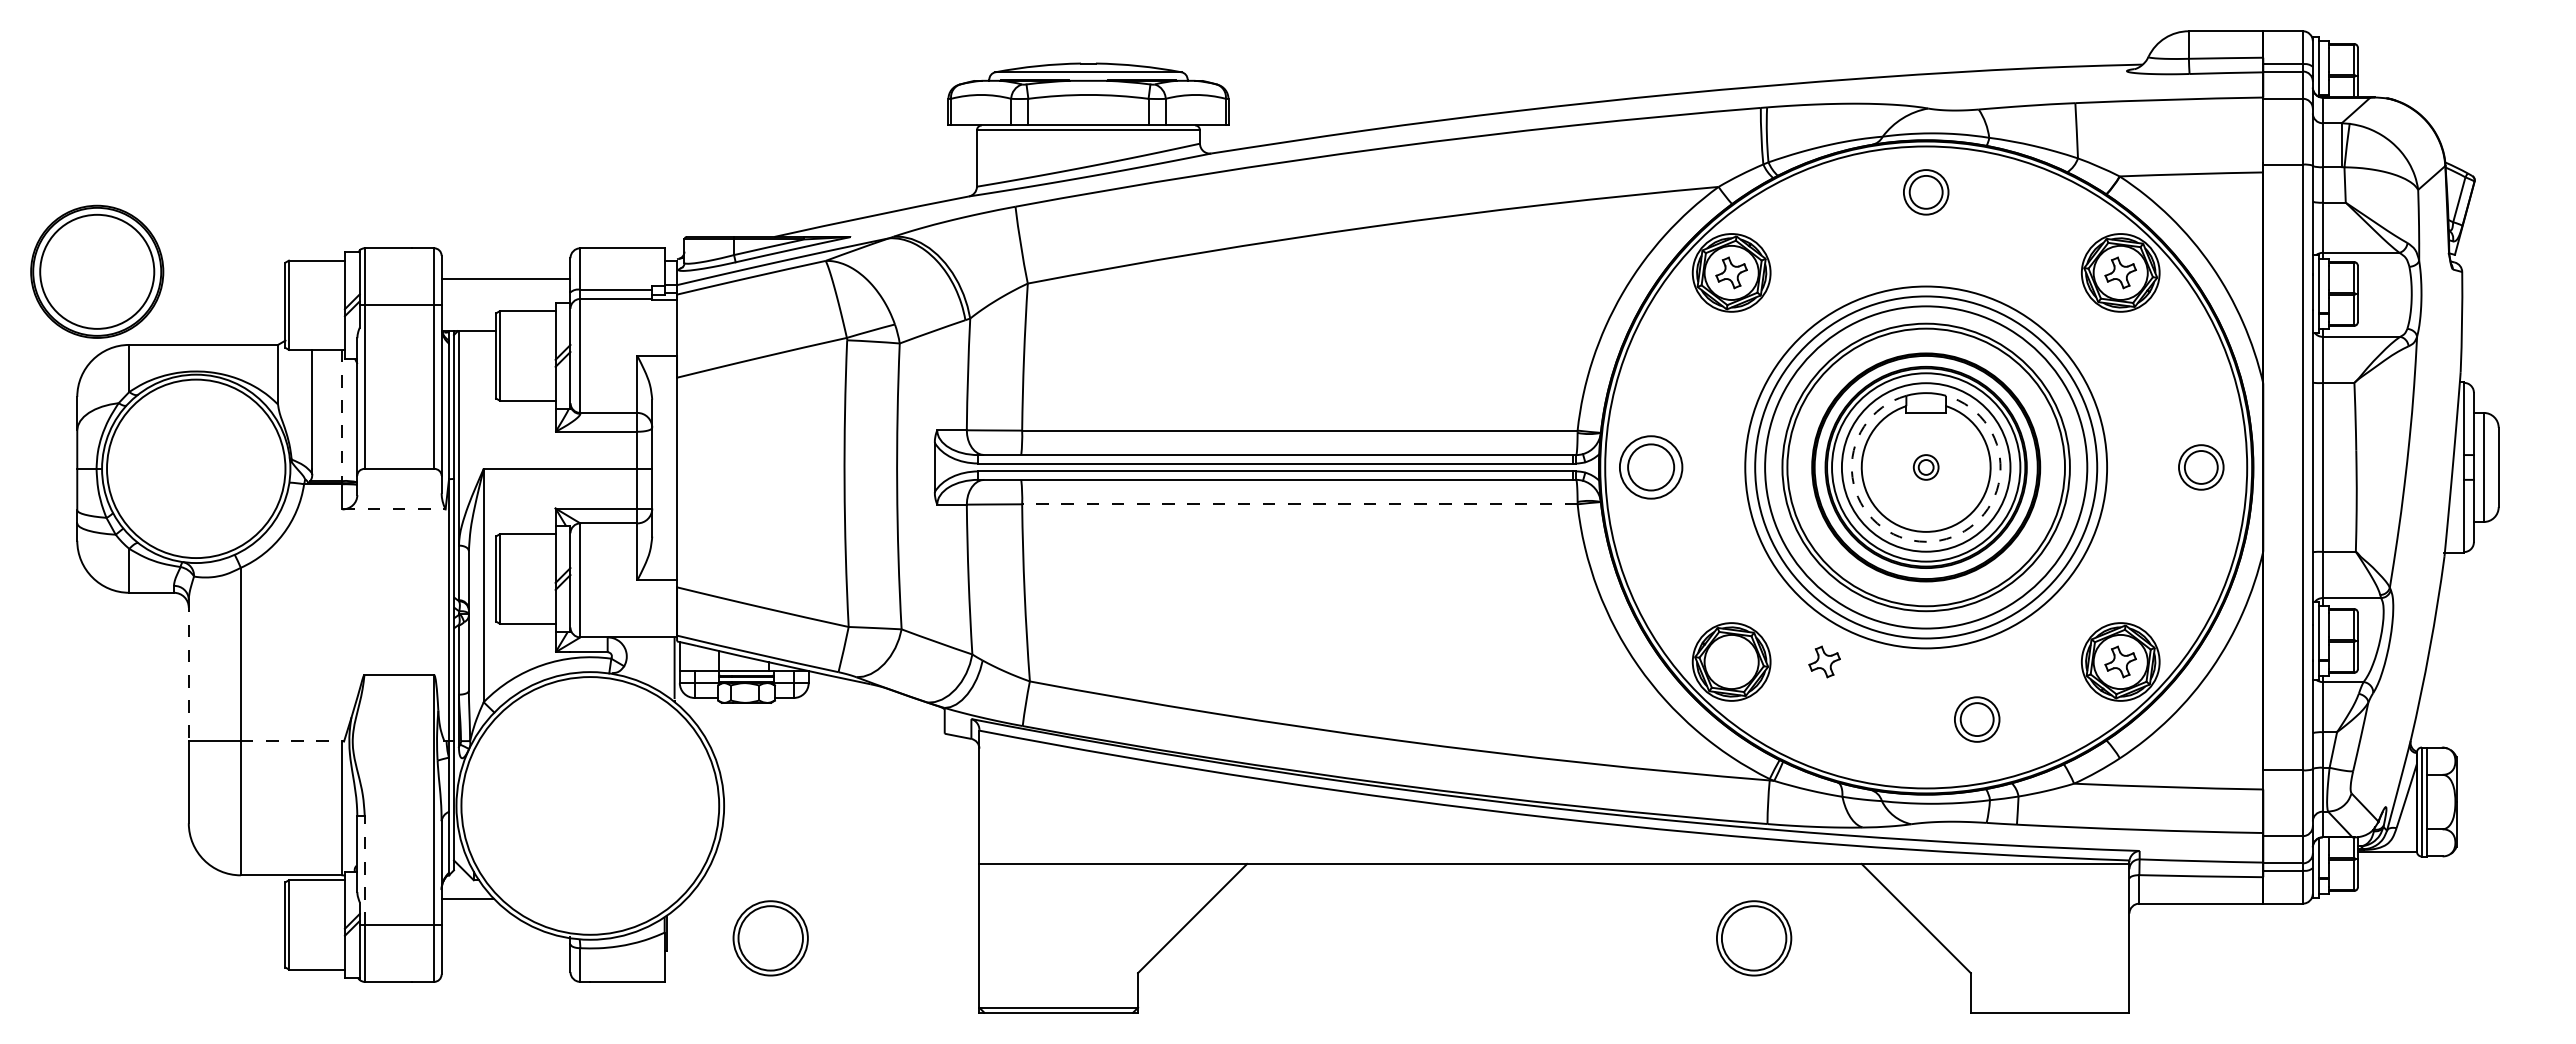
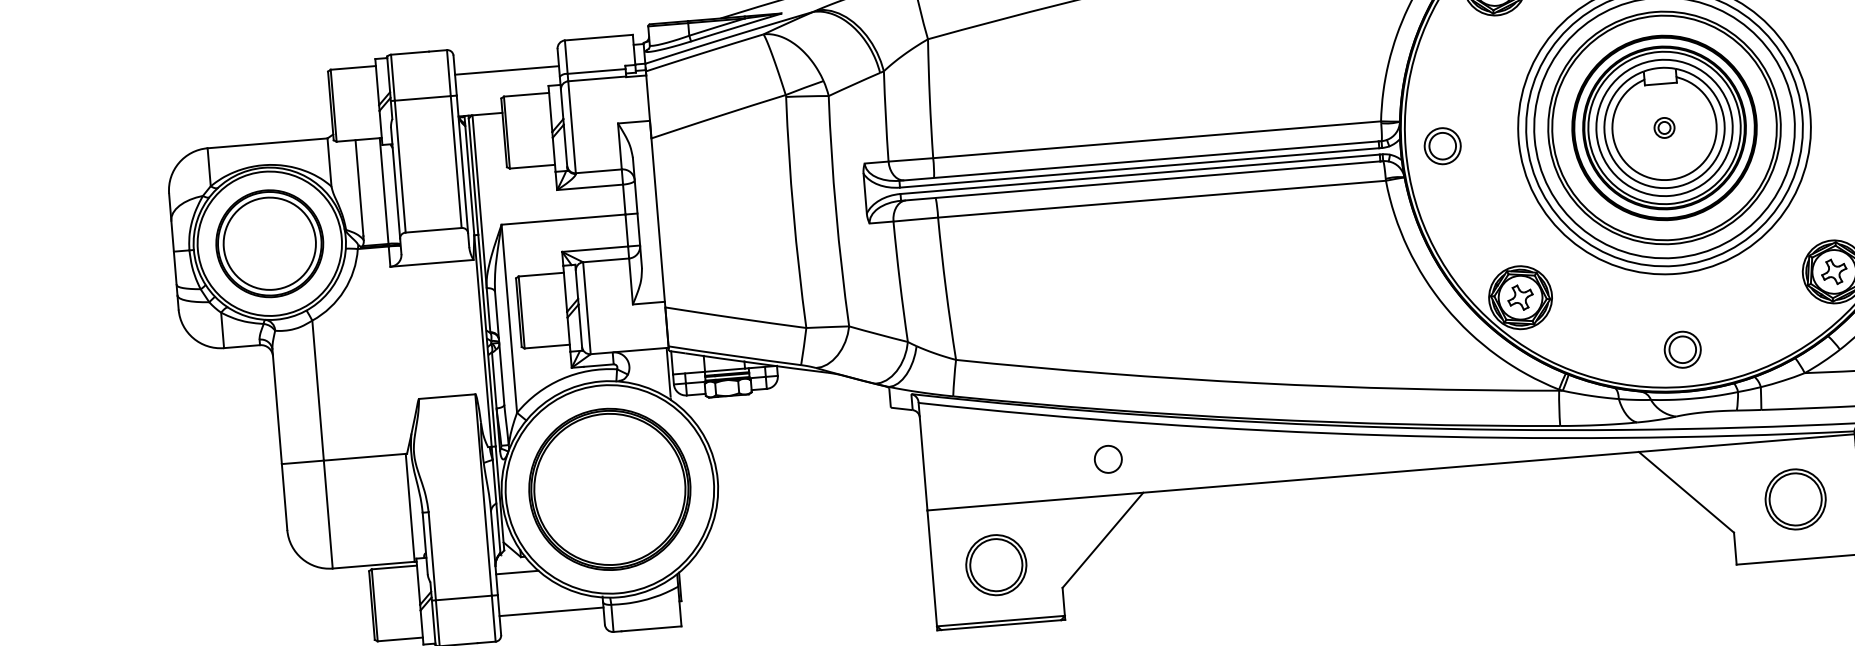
part: (97, 271) -> (269, 243), moved
line: (342, 415) -> (384, 191), dashed -> solid
part: (1650, 467) -> (1442, 146), size x0.71
line: (1300, 504) -> (1162, 199), dashed -> solid
line: (394, 509) -> (432, 263), dashed -> solid
arc: (1926, 541) -> (1669, 187), dashed -> solid
part: (1824, 661) -> (1520, 297), moved
line: (188, 670) -> (276, 406), dashed -> solid
part: (1977, 719) -> (1683, 349), moved
line: (292, 741) -> (365, 457), dashed -> solid
part: (589, 805) -> (609, 489), added
circle: (1207, 818) -> (1108, 458), added
line: (364, 870) -> (432, 556), dashed -> solid
part: (770, 938) -> (996, 565), moved
part: (1754, 938) -> (1795, 499), moved
line: (505, 950) -> (551, 611), added

